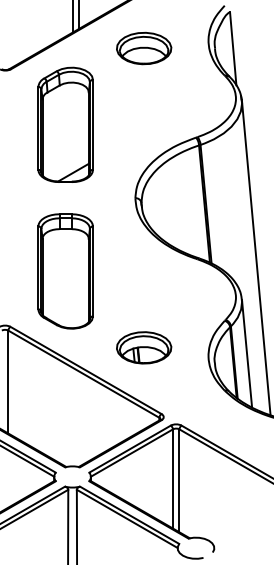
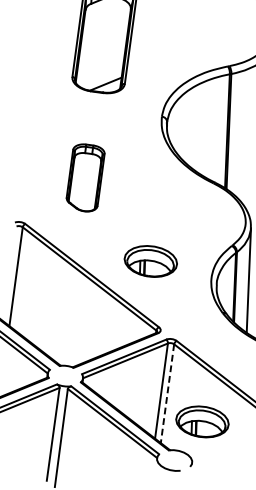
part: (65, 271) -> (85, 177), size x0.6
line: (179, 481) -> (167, 394), solid -> dashed
part: (219, 504) -> (202, 421), added

